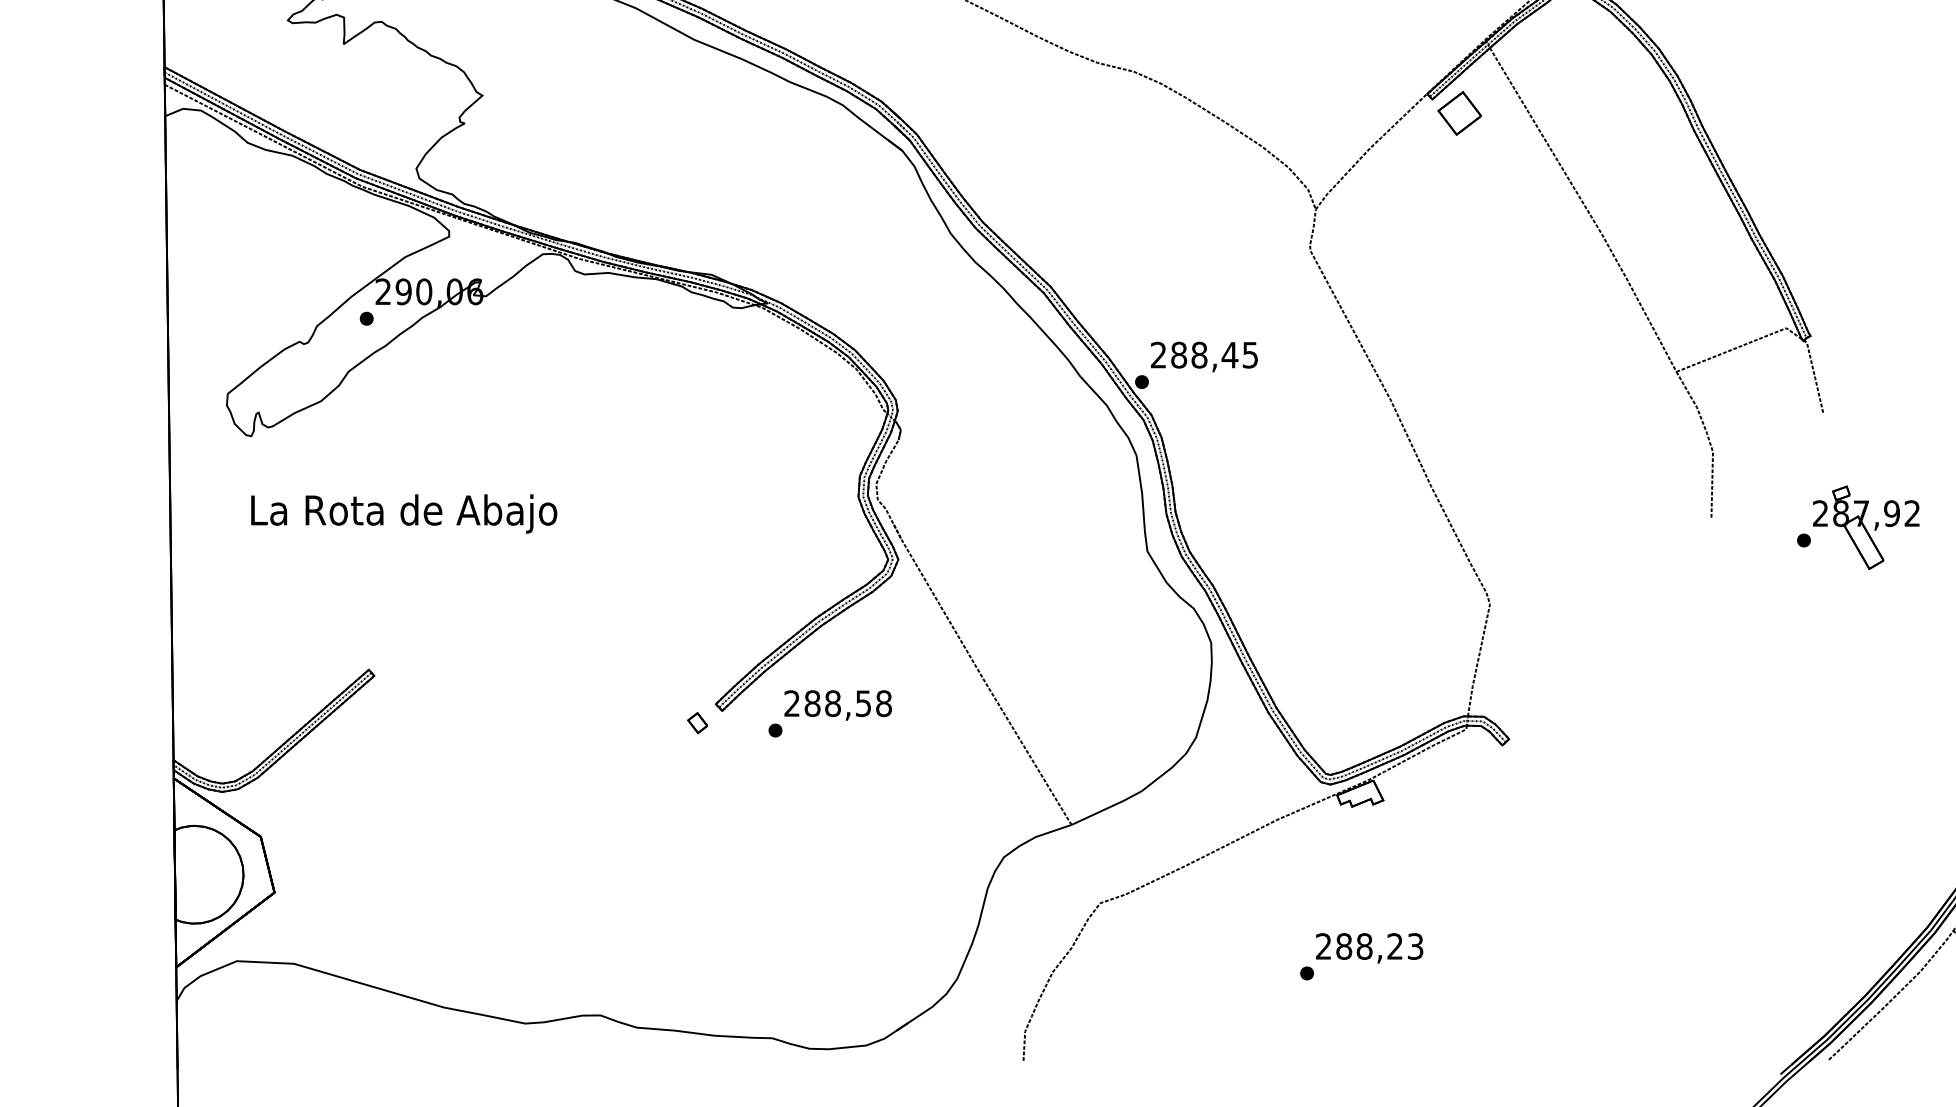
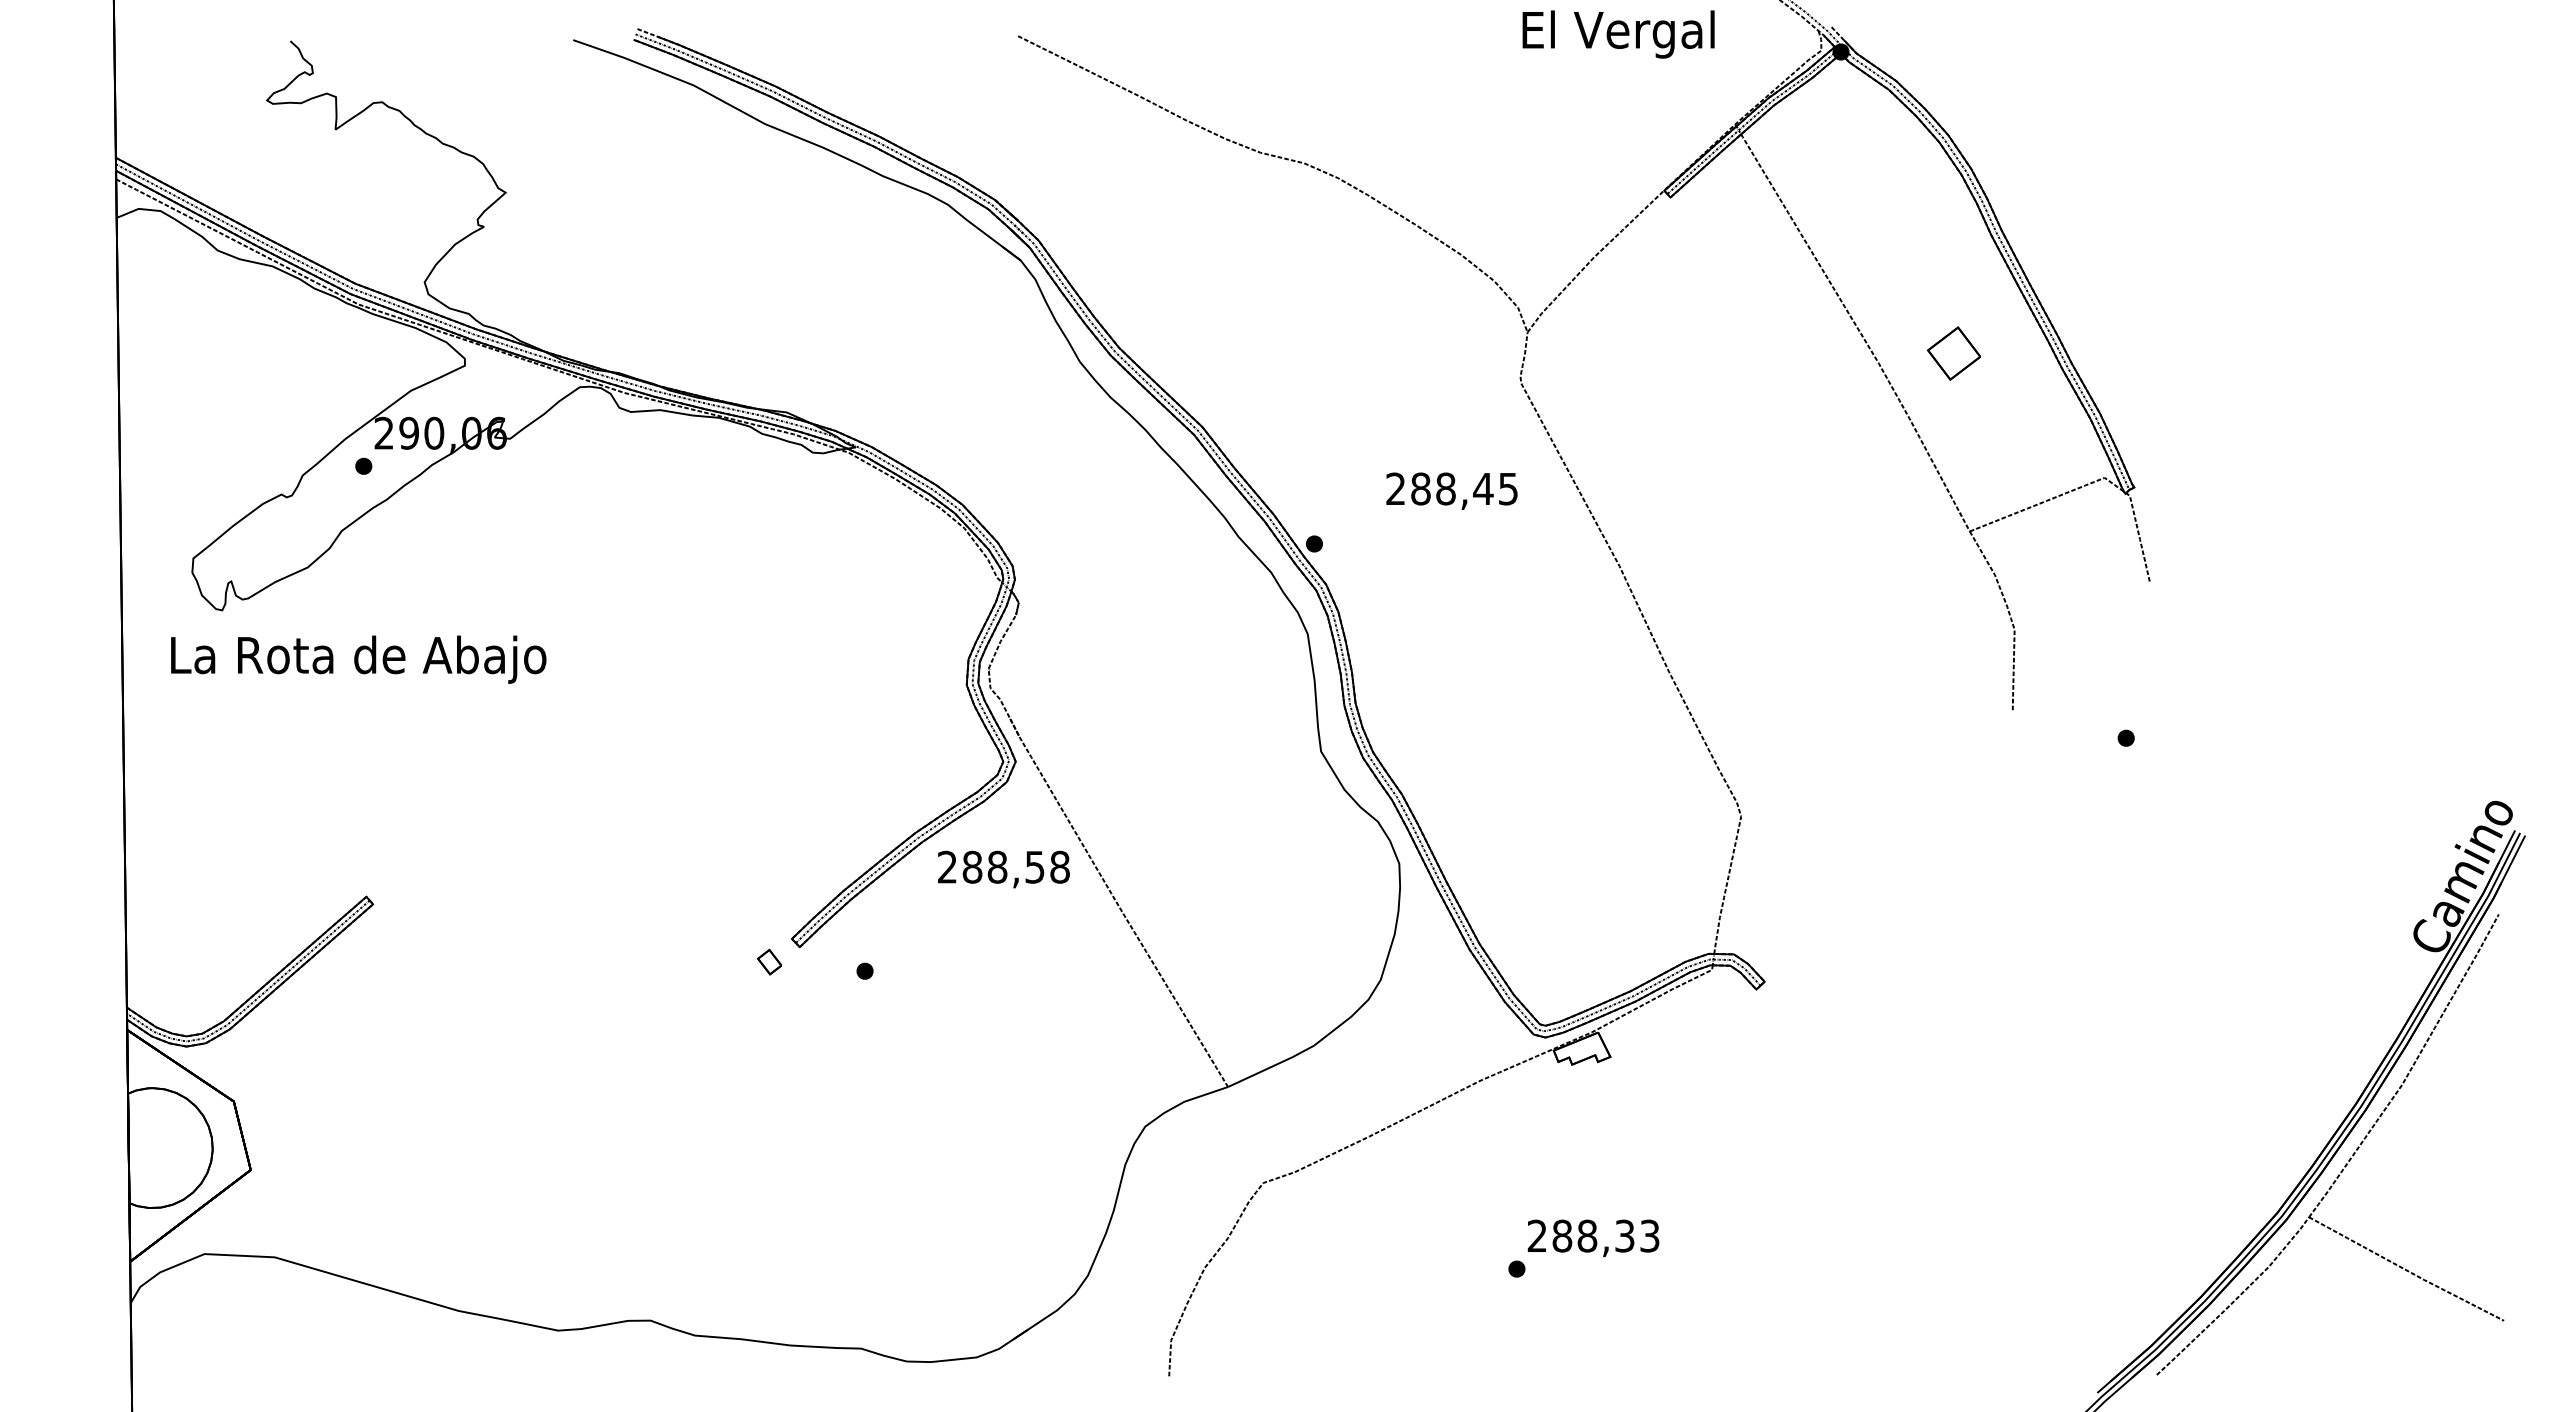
part: (1459, 113) -> (1953, 353), moved
text: (1204, 356) -> (1451, 490), moved
text: (404, 513) -> (358, 659), moved
part: (1866, 527) -> (2202, 722), removed
text: (837, 705) -> (1003, 869), moved
text: (1394, 946) -> (1624, 1235), 288,23 -> 288,33

